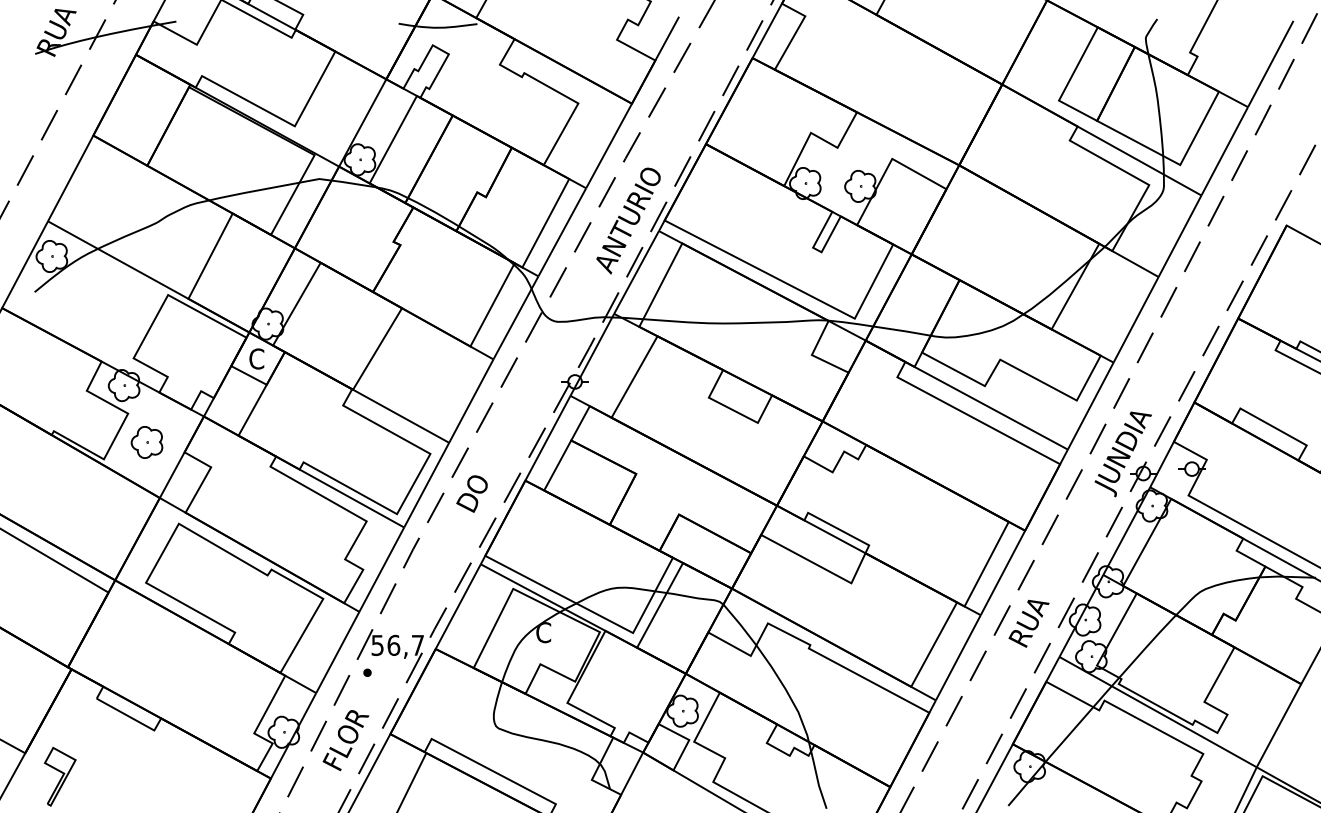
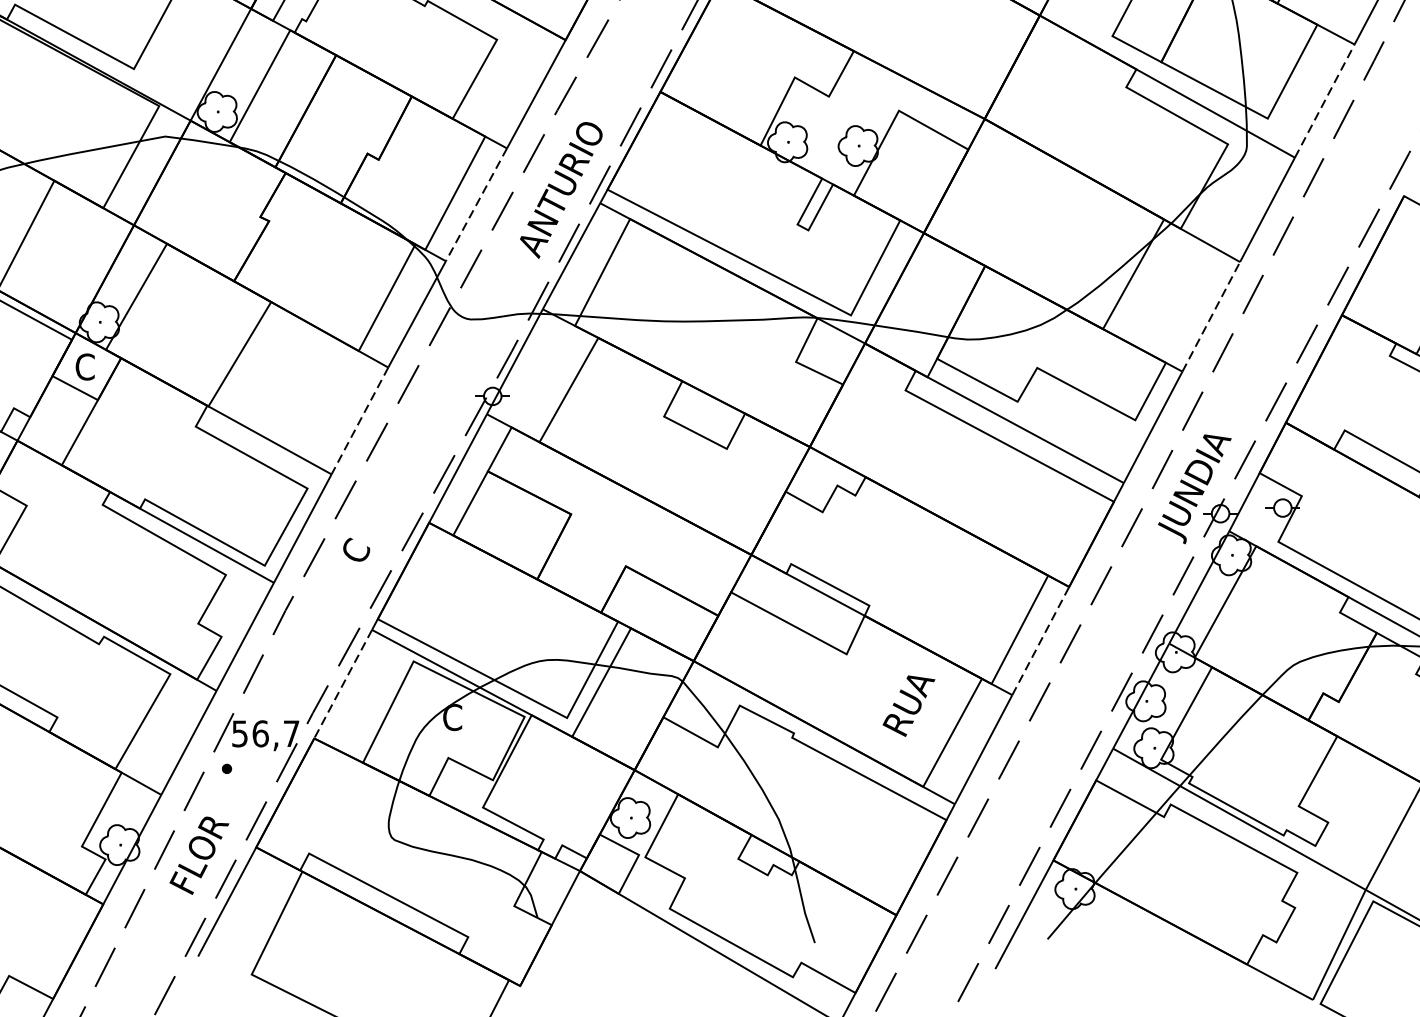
line: (1224, 151) -> (1324, 101), solid -> dashed
line: (562, 232) -> (476, 205), solid -> dashed
line: (1136, 319) -> (1211, 316), solid -> dashed
line: (471, 401) -> (360, 421), solid -> dashed
text: (471, 493) -> (360, 539), DO -> C
line: (1002, 572) -> (1040, 640), solid -> dashed
line: (458, 607) -> (343, 685), solid -> dashed
text: (1028, 623) -> (908, 705), moved

